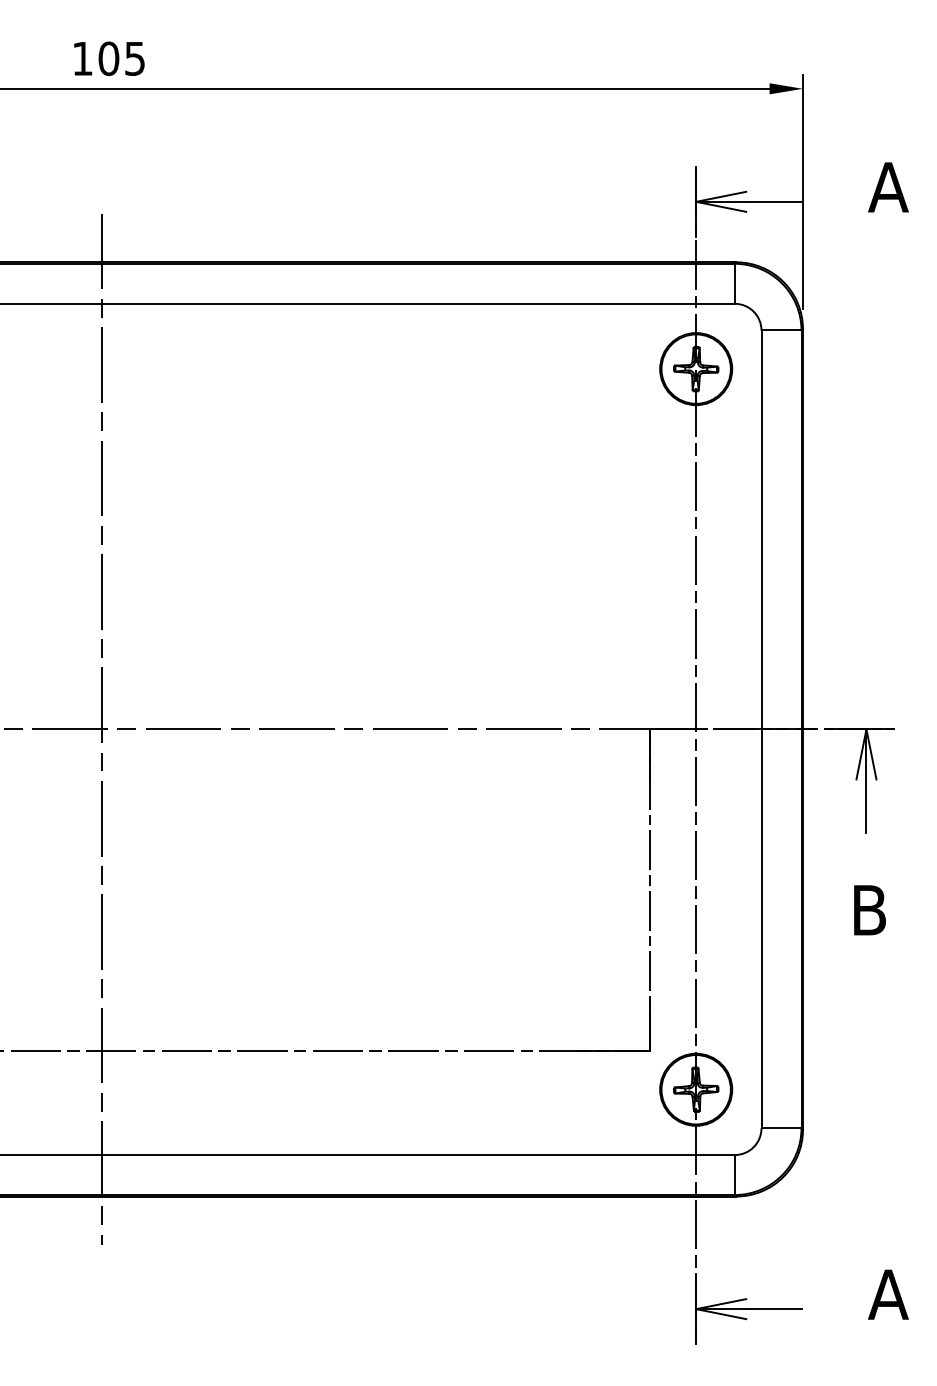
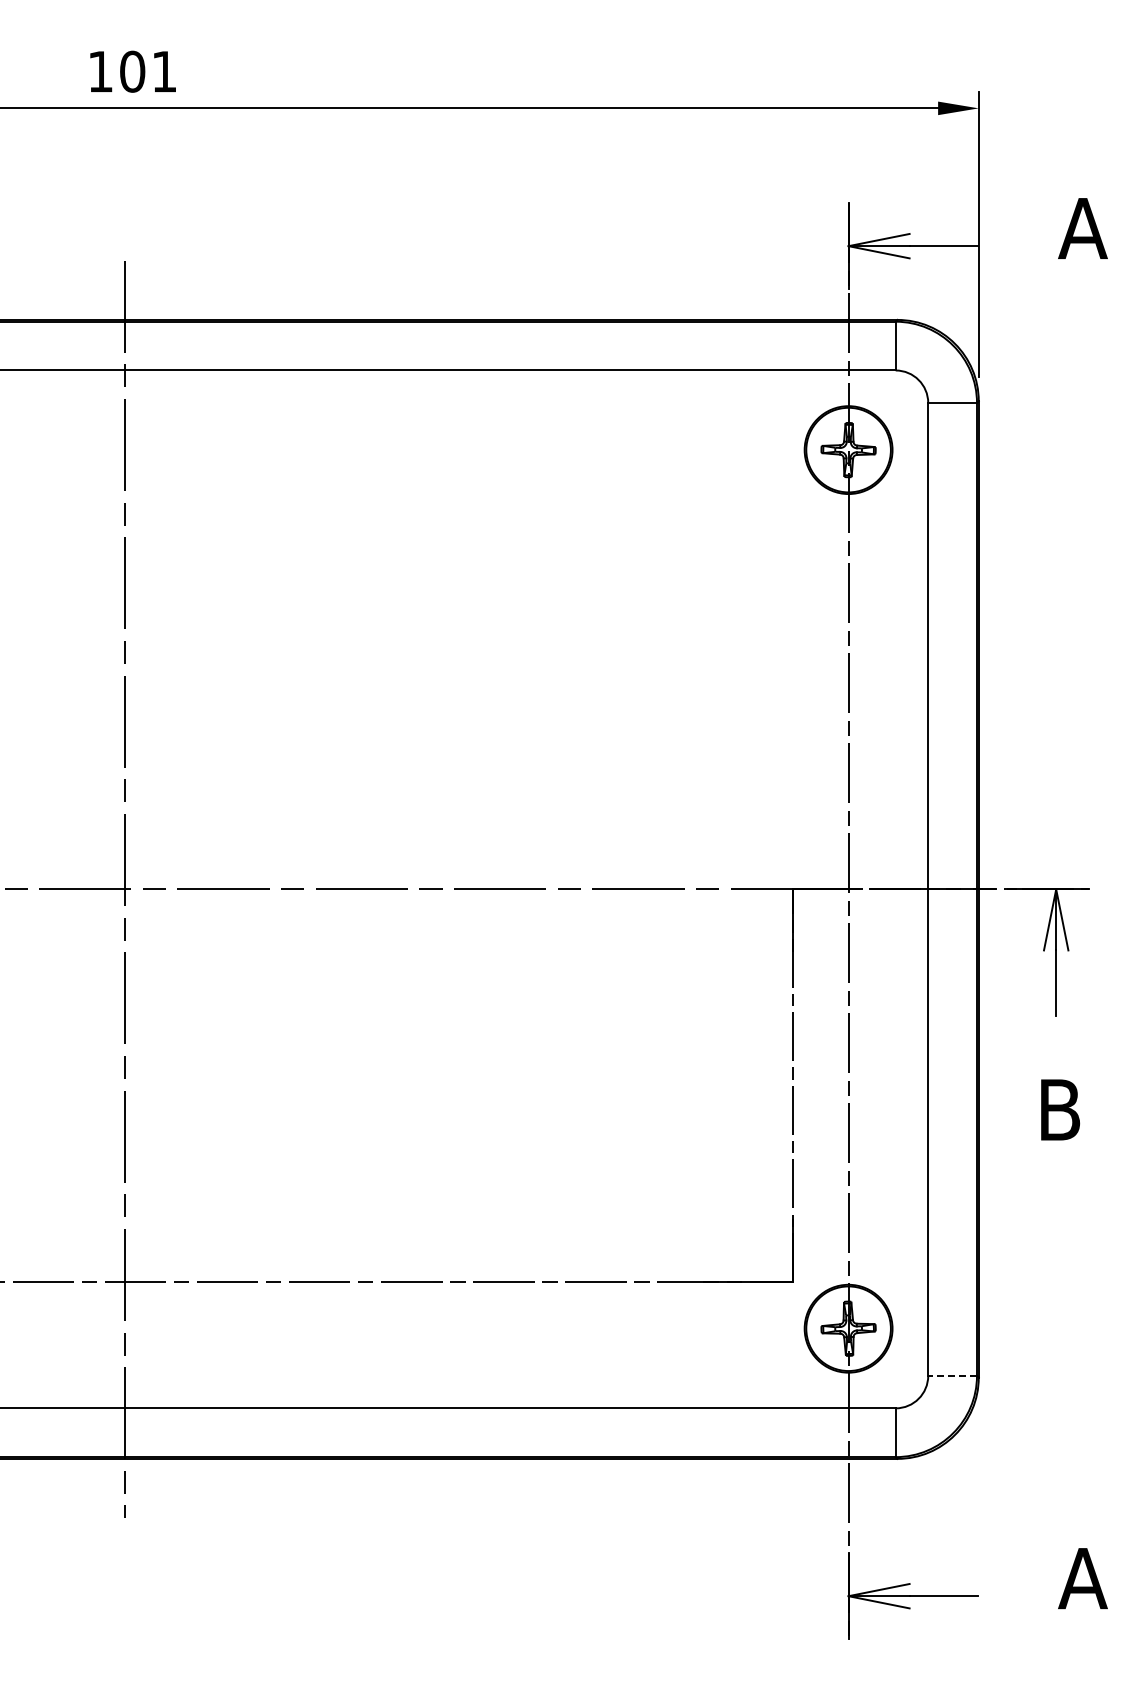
text: (135, 58) -> (164, 71), 105 -> 101
line: (781, 1128) -> (952, 1375), solid -> dashed

